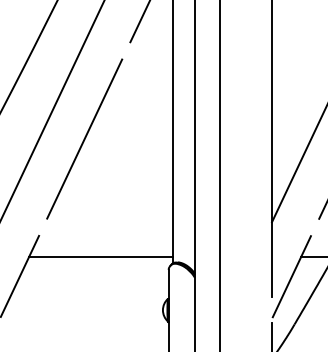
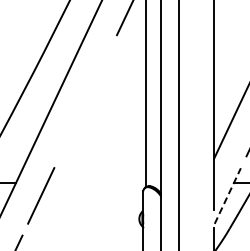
line: (84, 138) -> (85, 101), removed
line: (100, 256) -> (96, 182), removed
line: (291, 277) -> (227, 196), solid -> dashed

